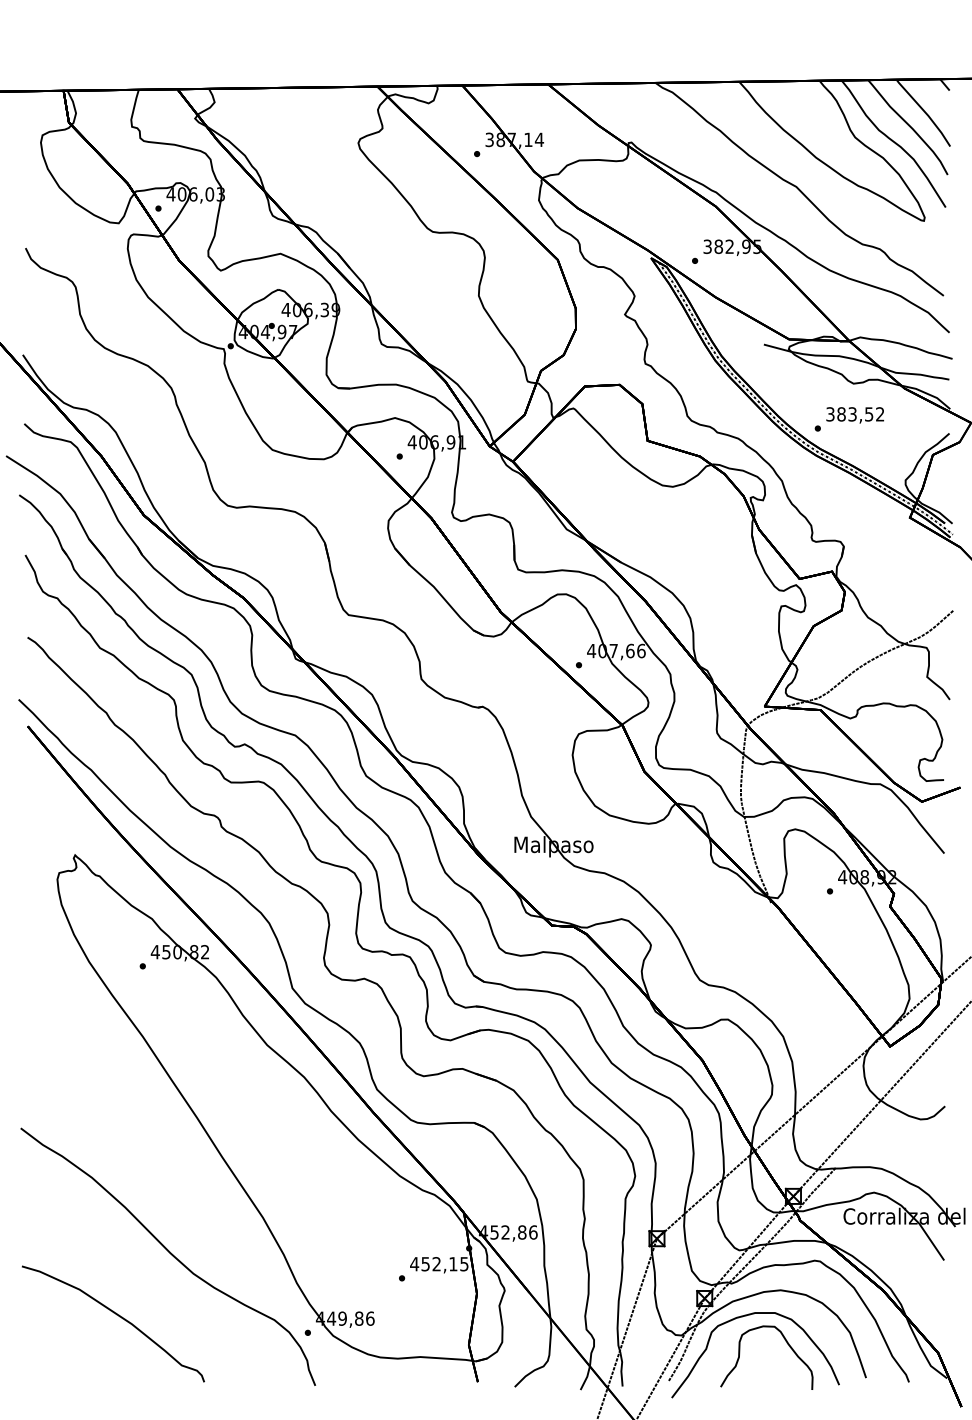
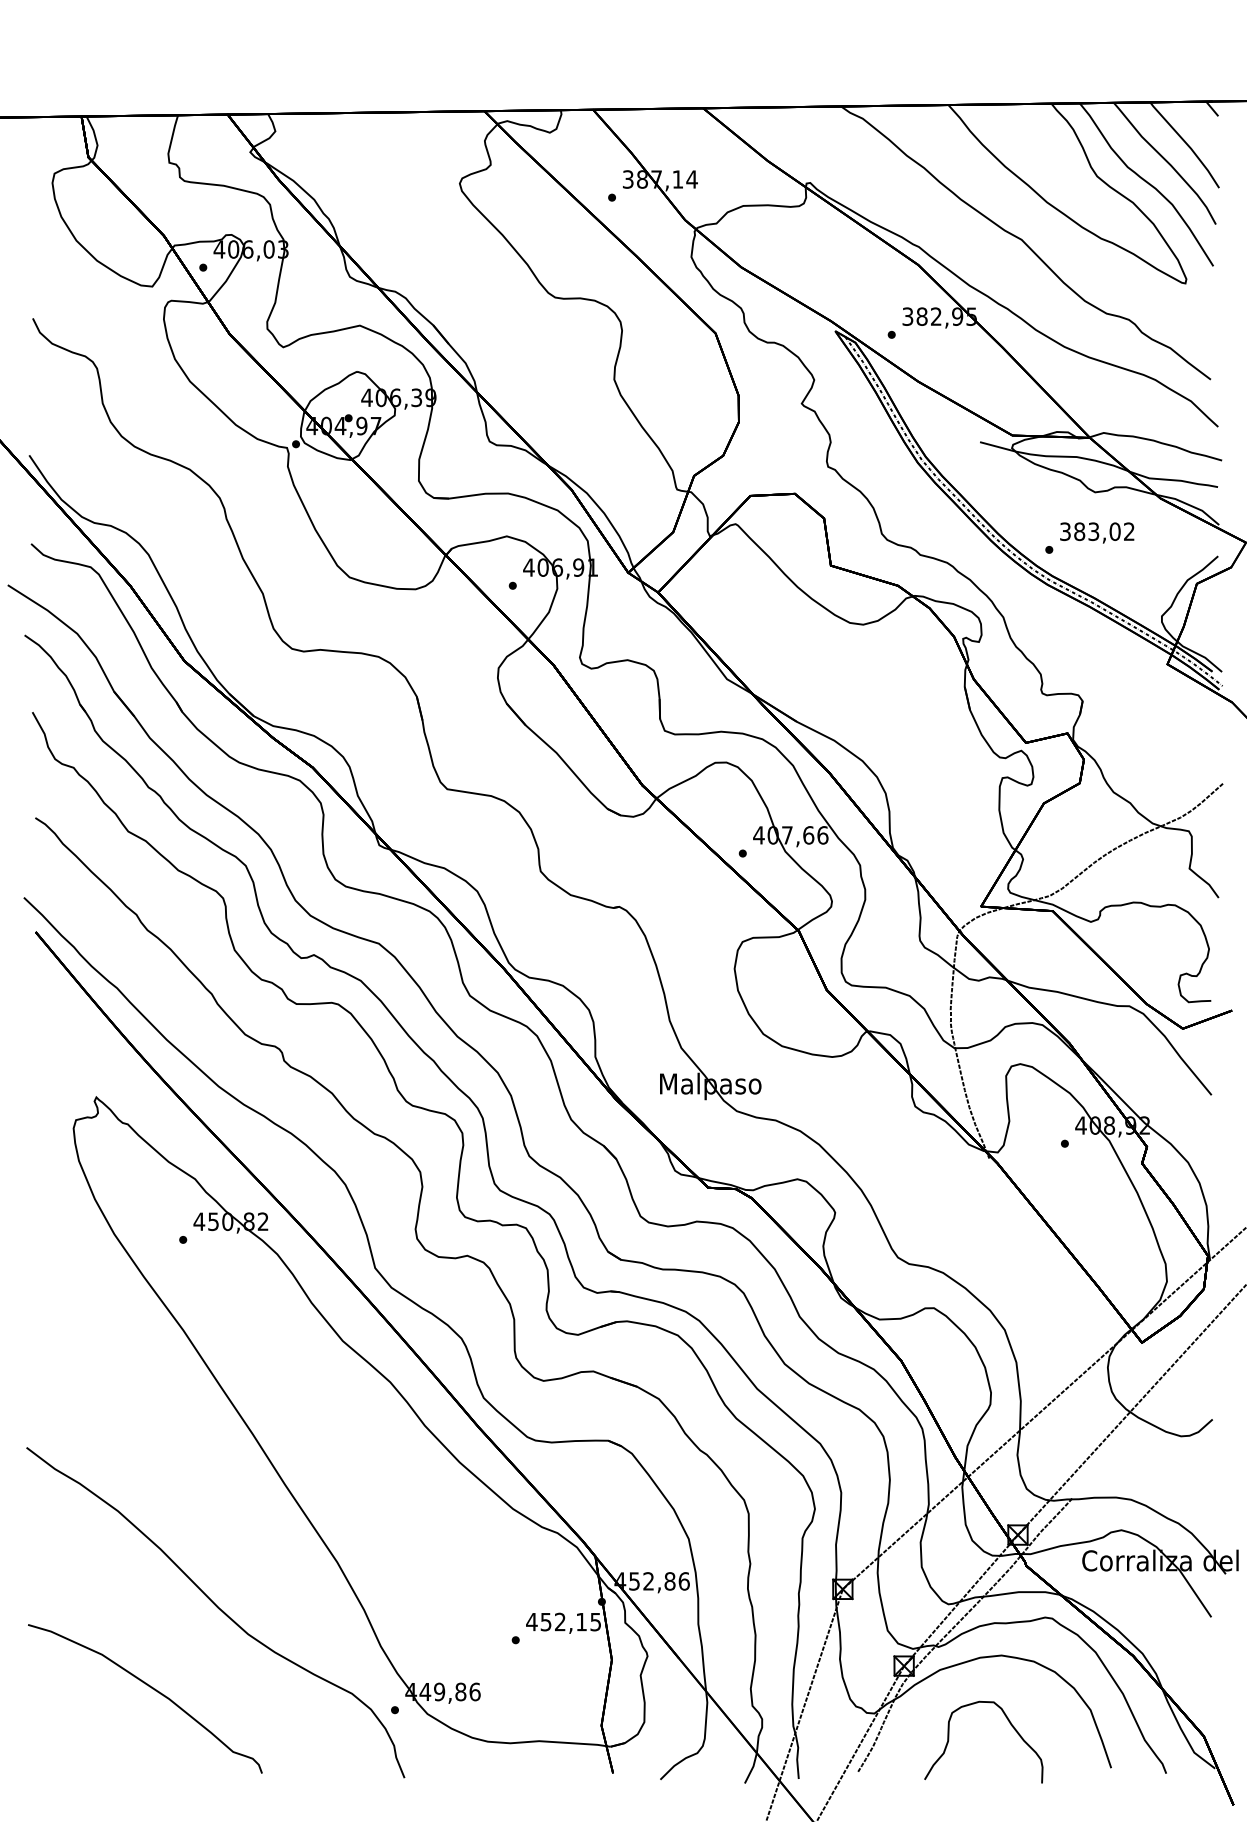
text: (868, 414) -> (1114, 531), 383,52 -> 383,02
curve: (744, 1316) -> (955, 1689), removed

